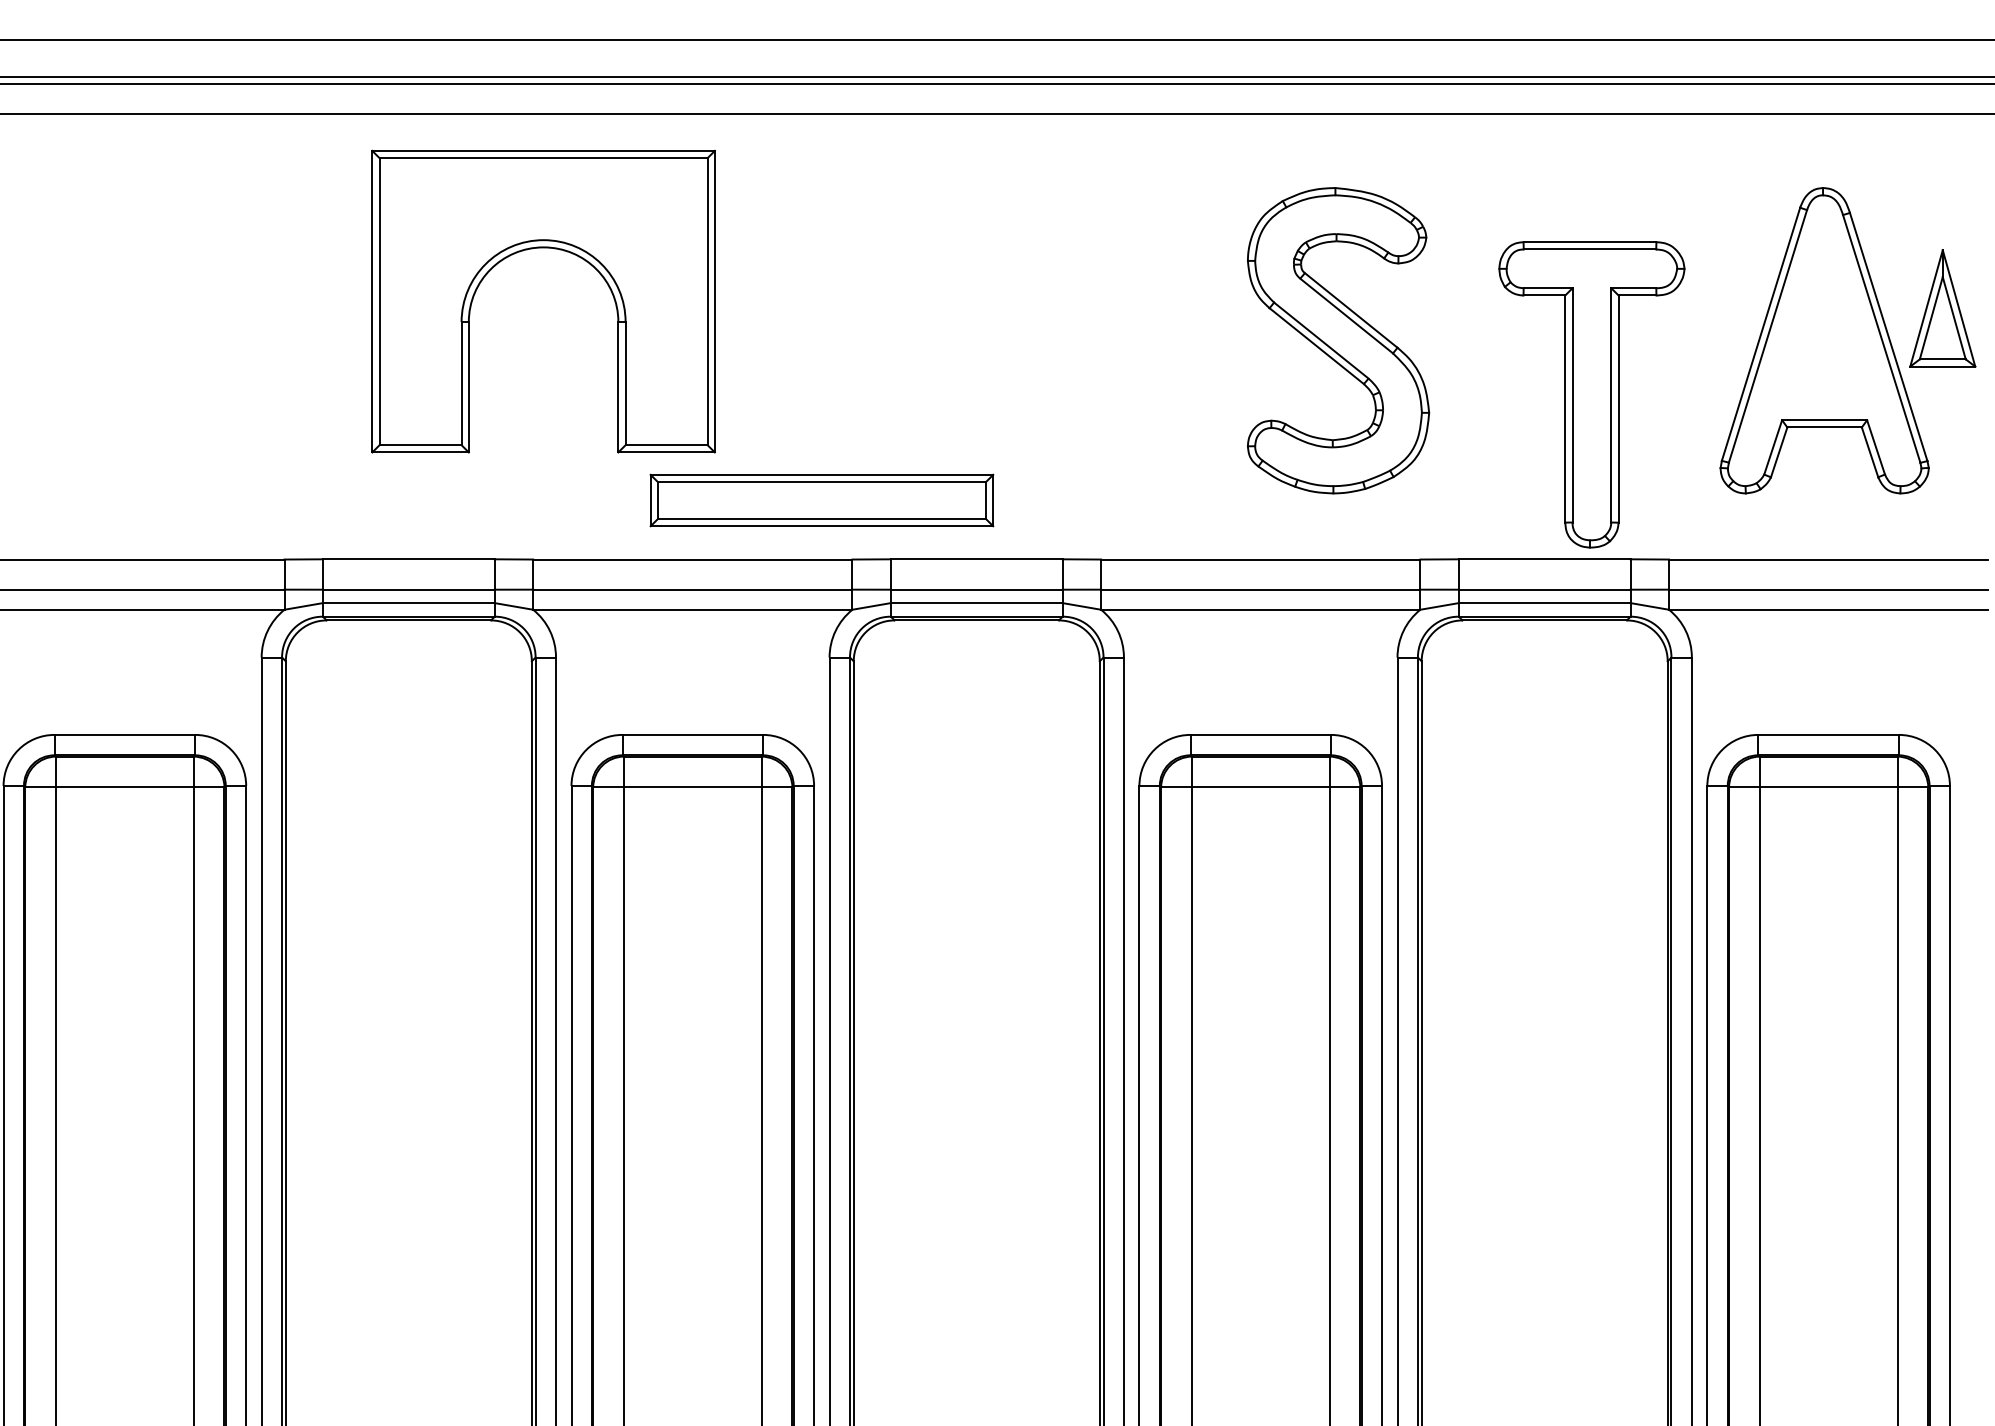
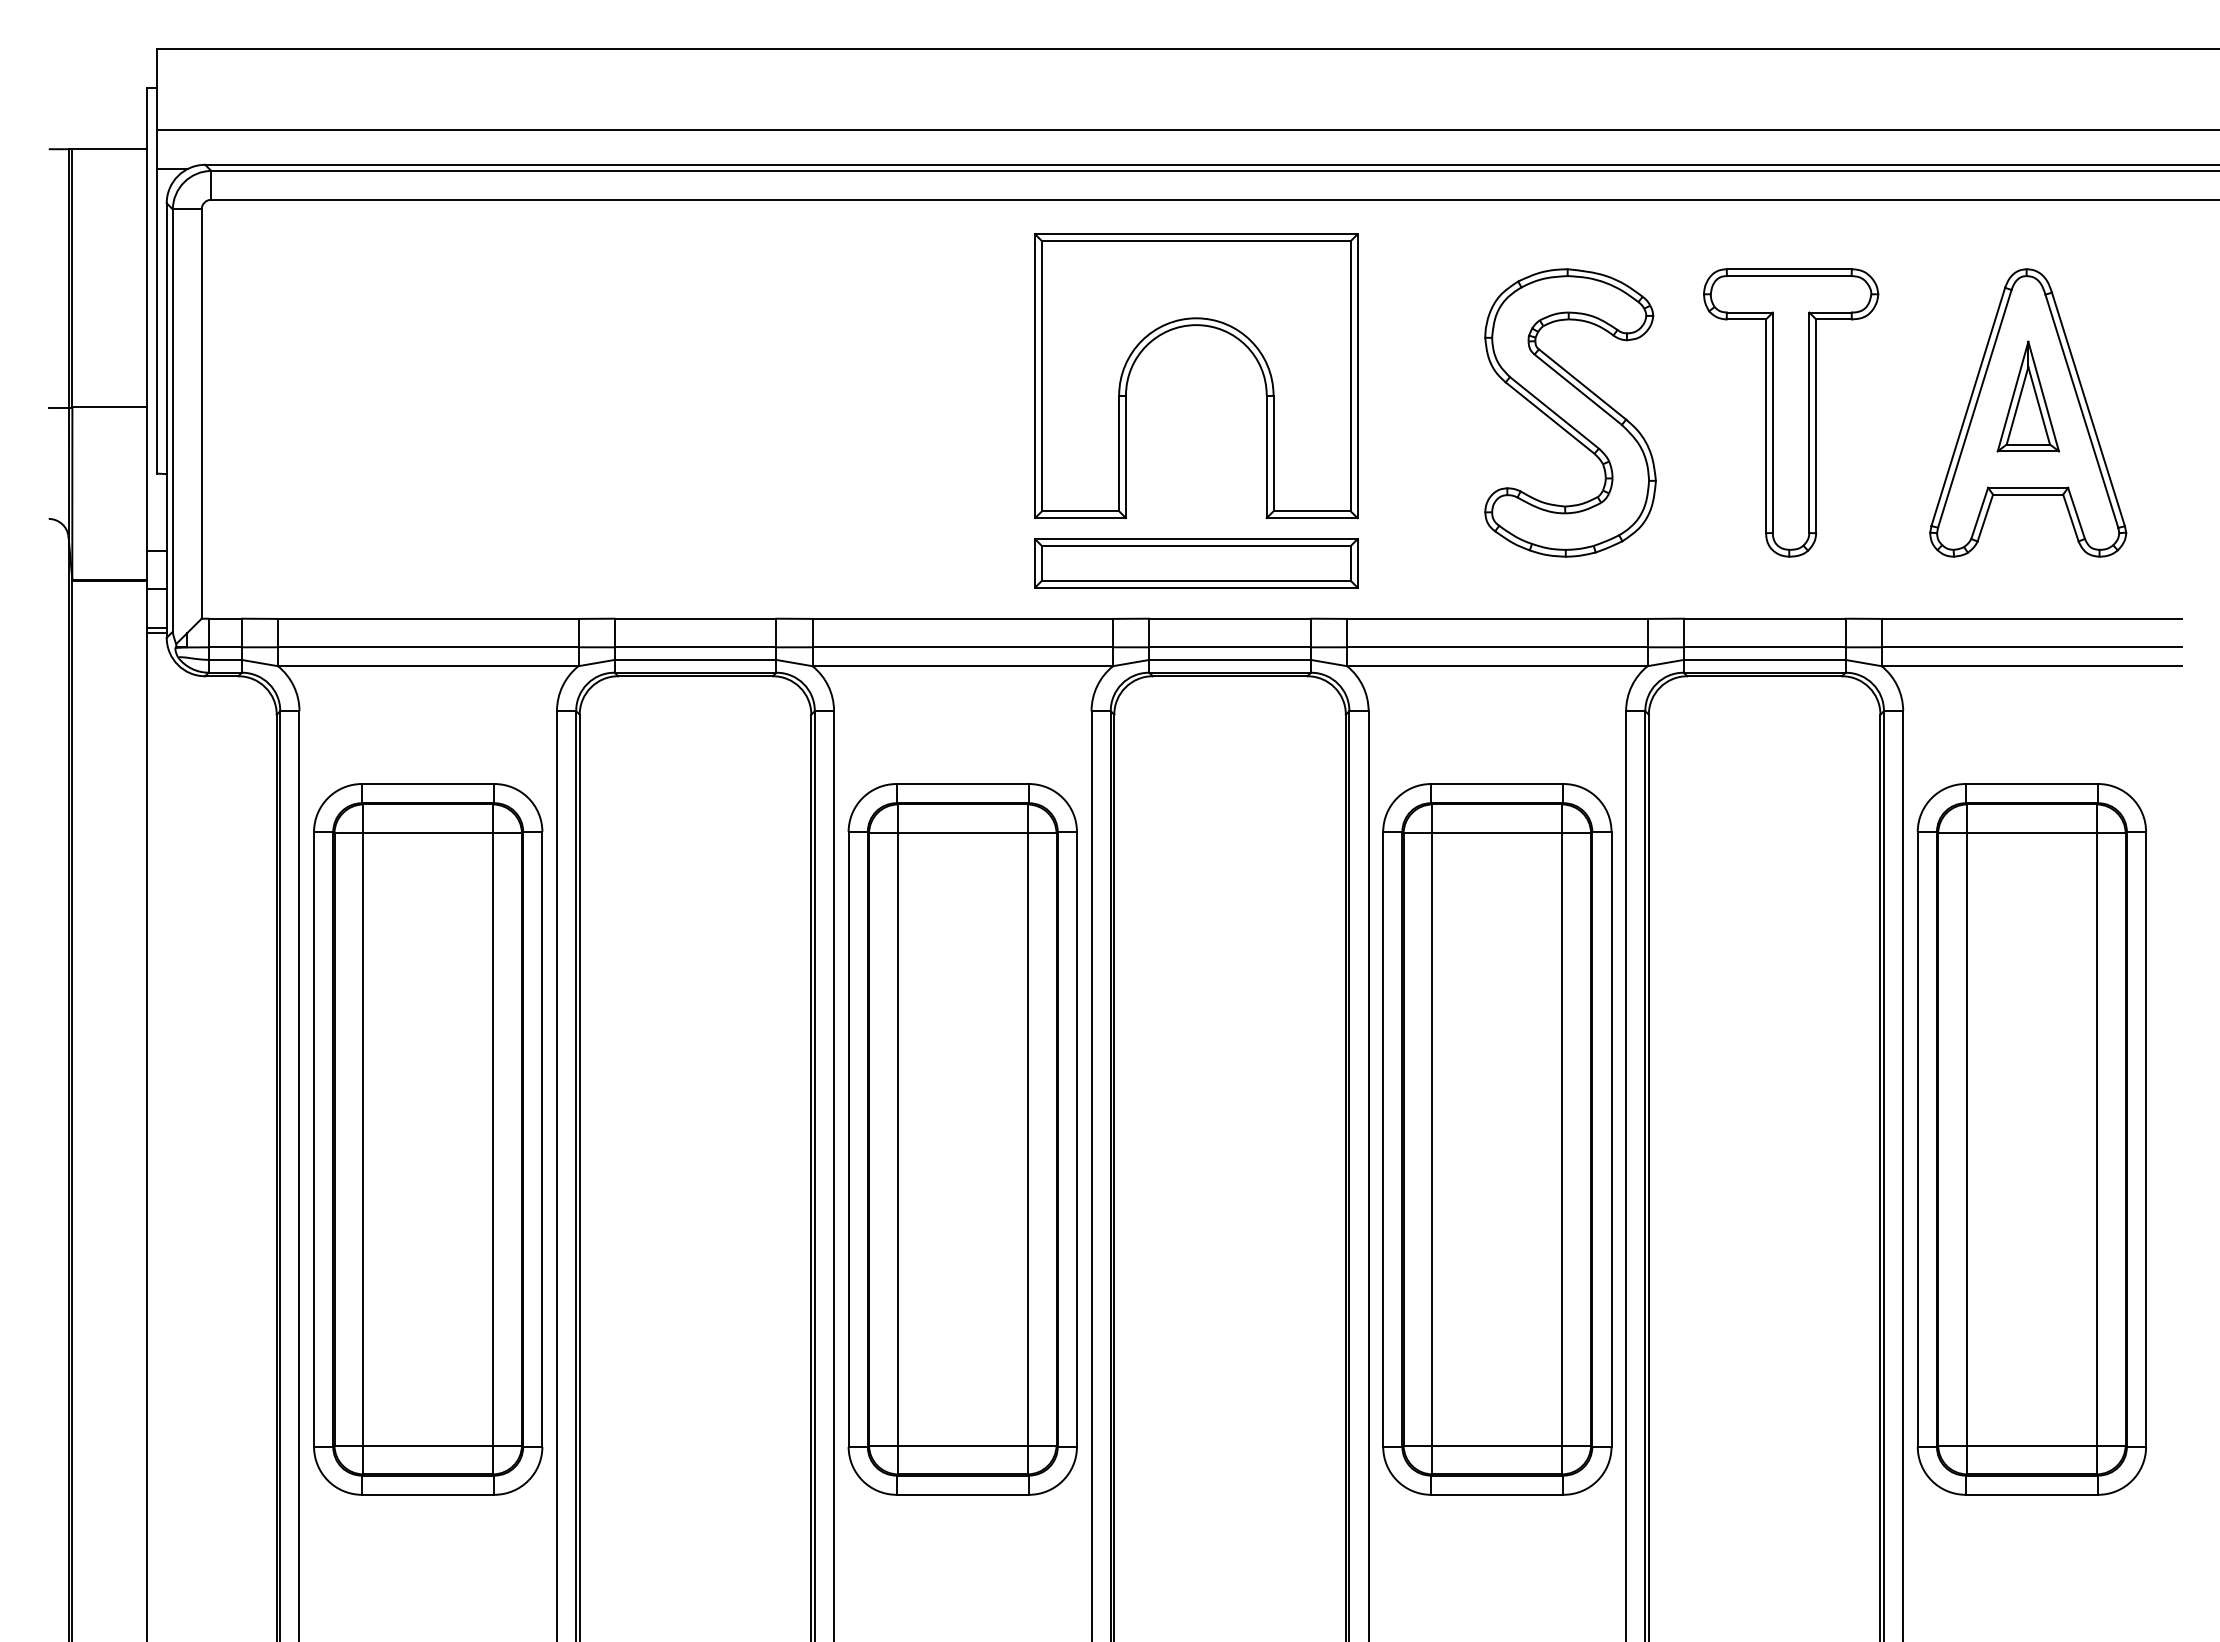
part: (540, 248) -> (1193, 326), moved
part: (1942, 308) -> (2028, 396), moved
part: (1592, 394) -> (1791, 412), moved
part: (822, 500) -> (1196, 563), moved

